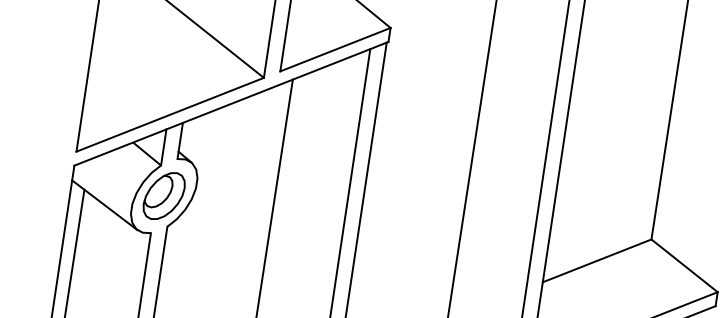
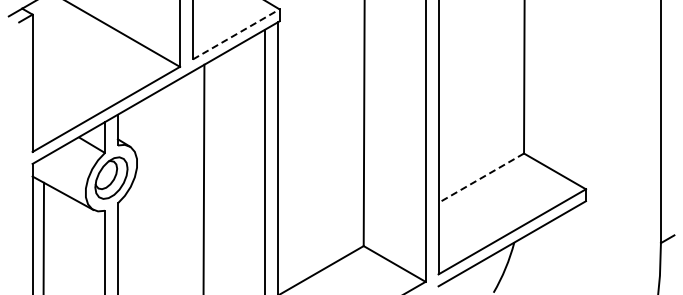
line: (335, 49) -> (236, 34), solid -> dashed
line: (596, 261) -> (480, 178), solid -> dashed

